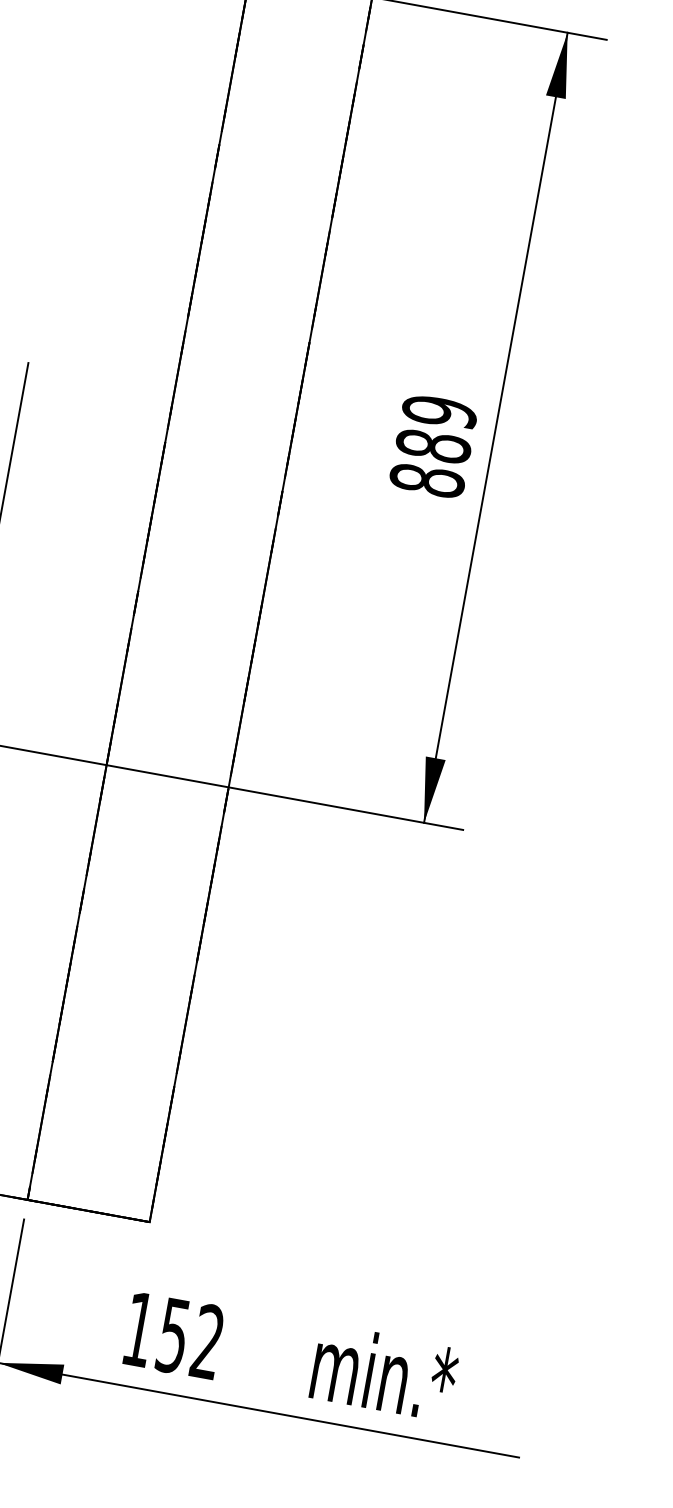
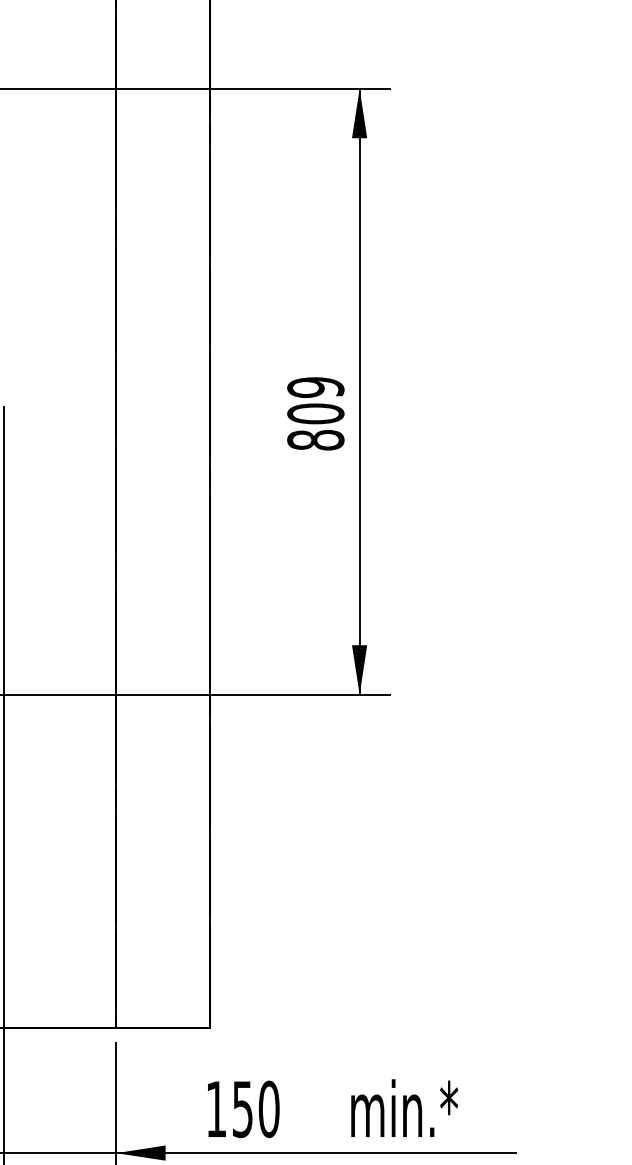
text: (433, 445) -> (315, 413), 889 -> 809
text: (206, 1342) -> (268, 1109), 152 -> 150

